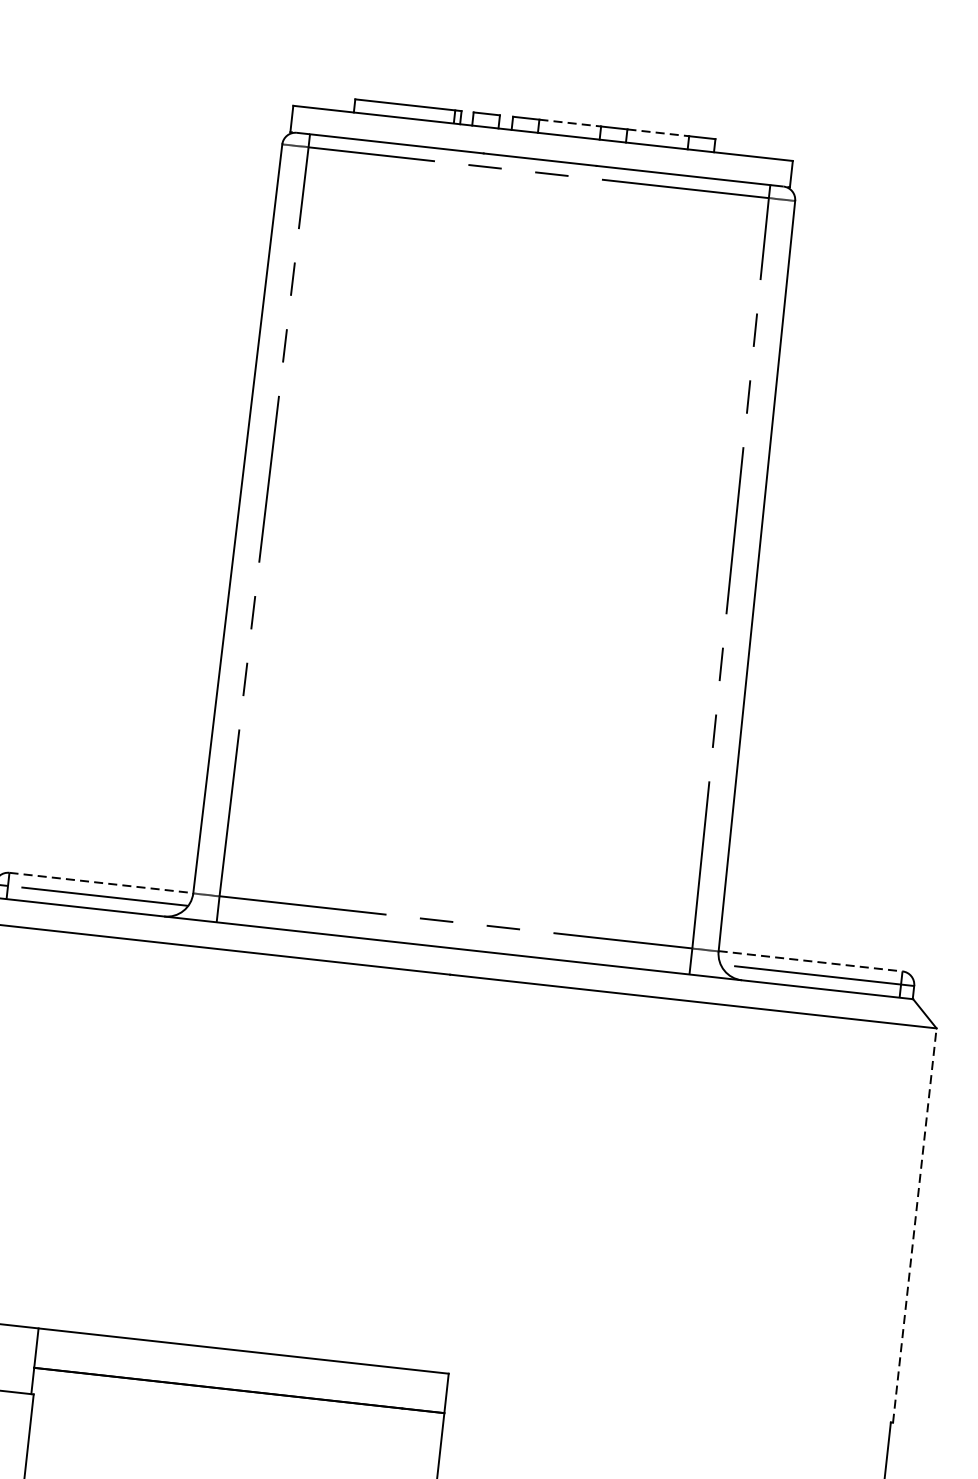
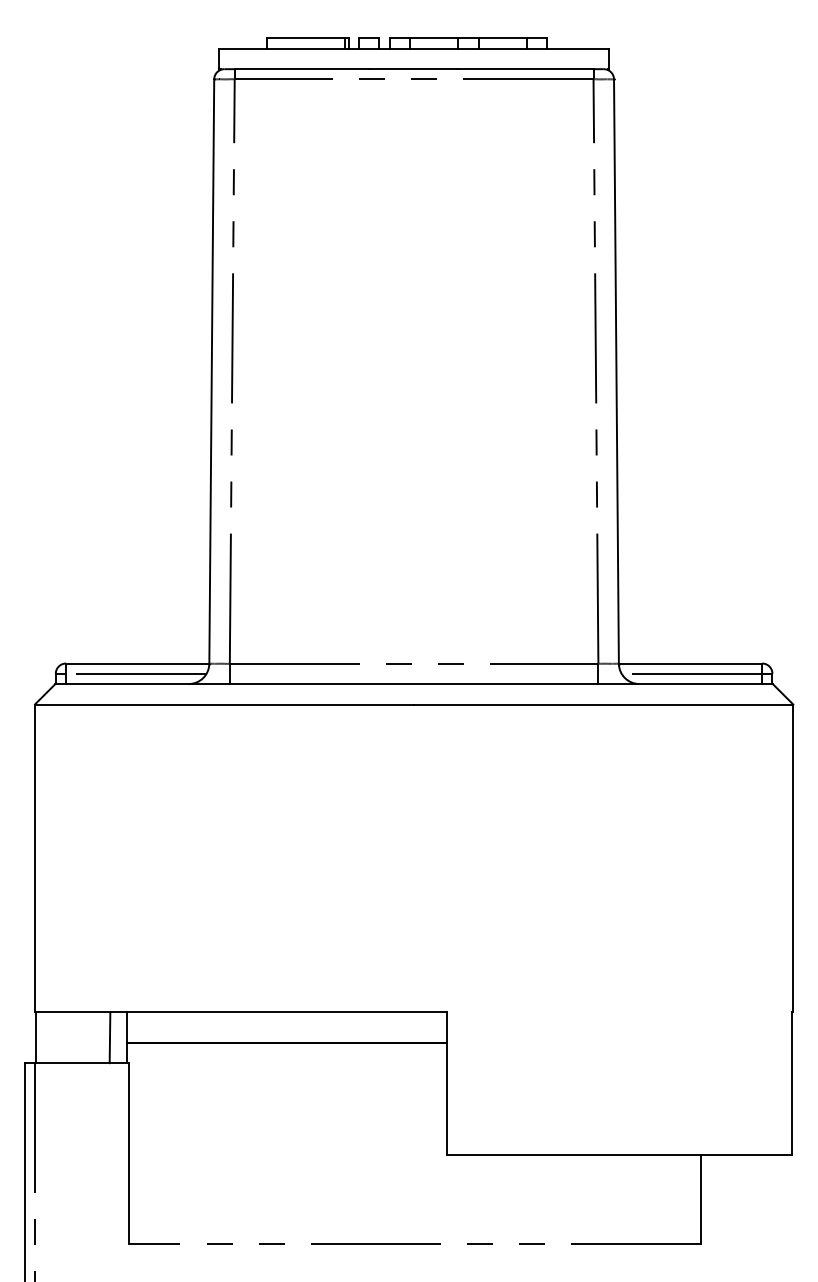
line: (570, 123) -> (434, 38), dashed -> solid
line: (659, 132) -> (503, 38), dashed -> solid
line: (101, 882) -> (137, 663), dashed -> solid
line: (810, 961) -> (690, 663), dashed -> solid
line: (915, 1225) -> (793, 858), dashed -> solid
line: (12, 1358) -> (109, 1037), added

